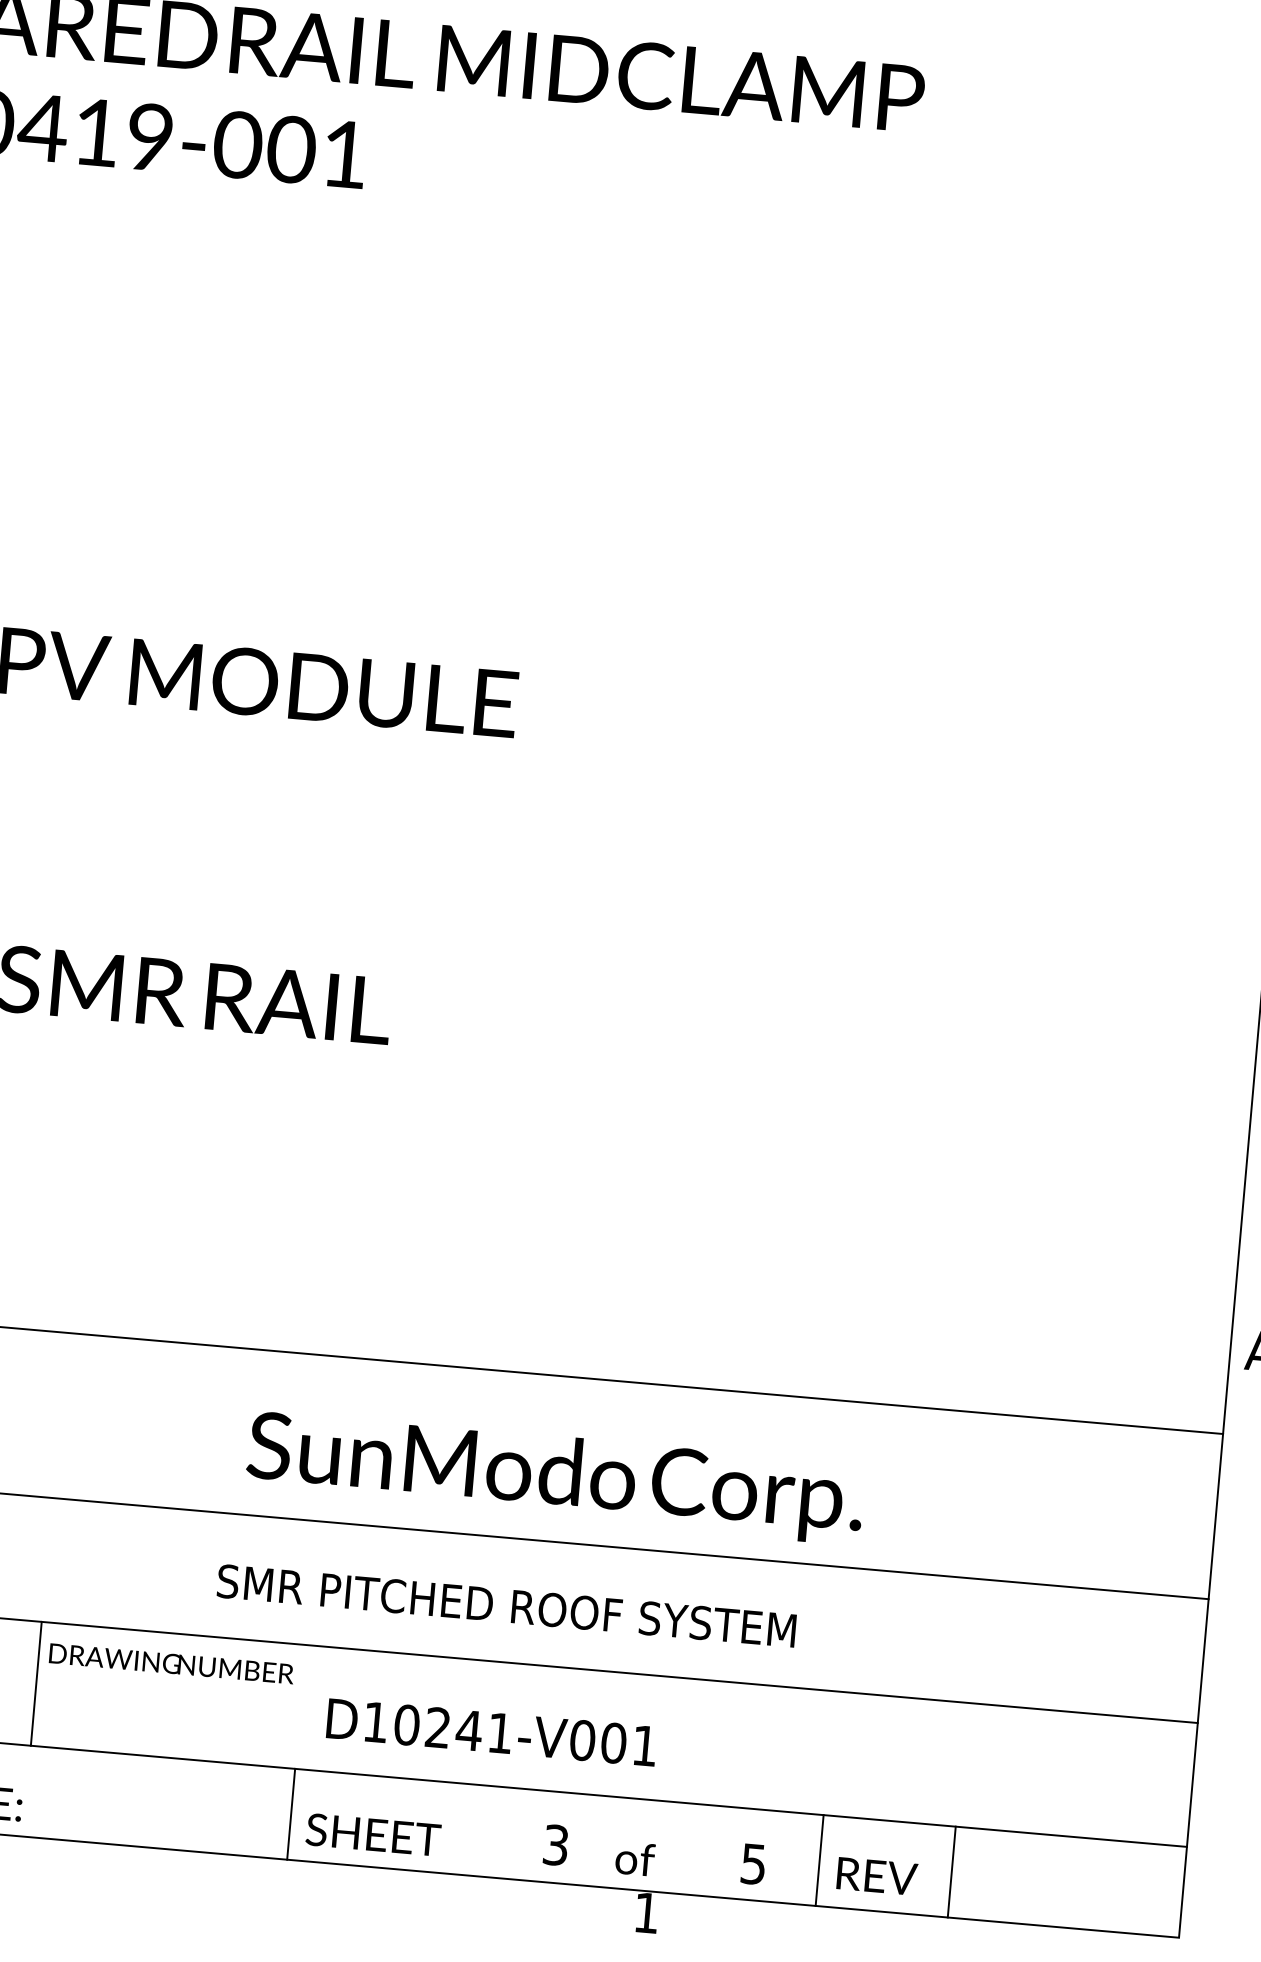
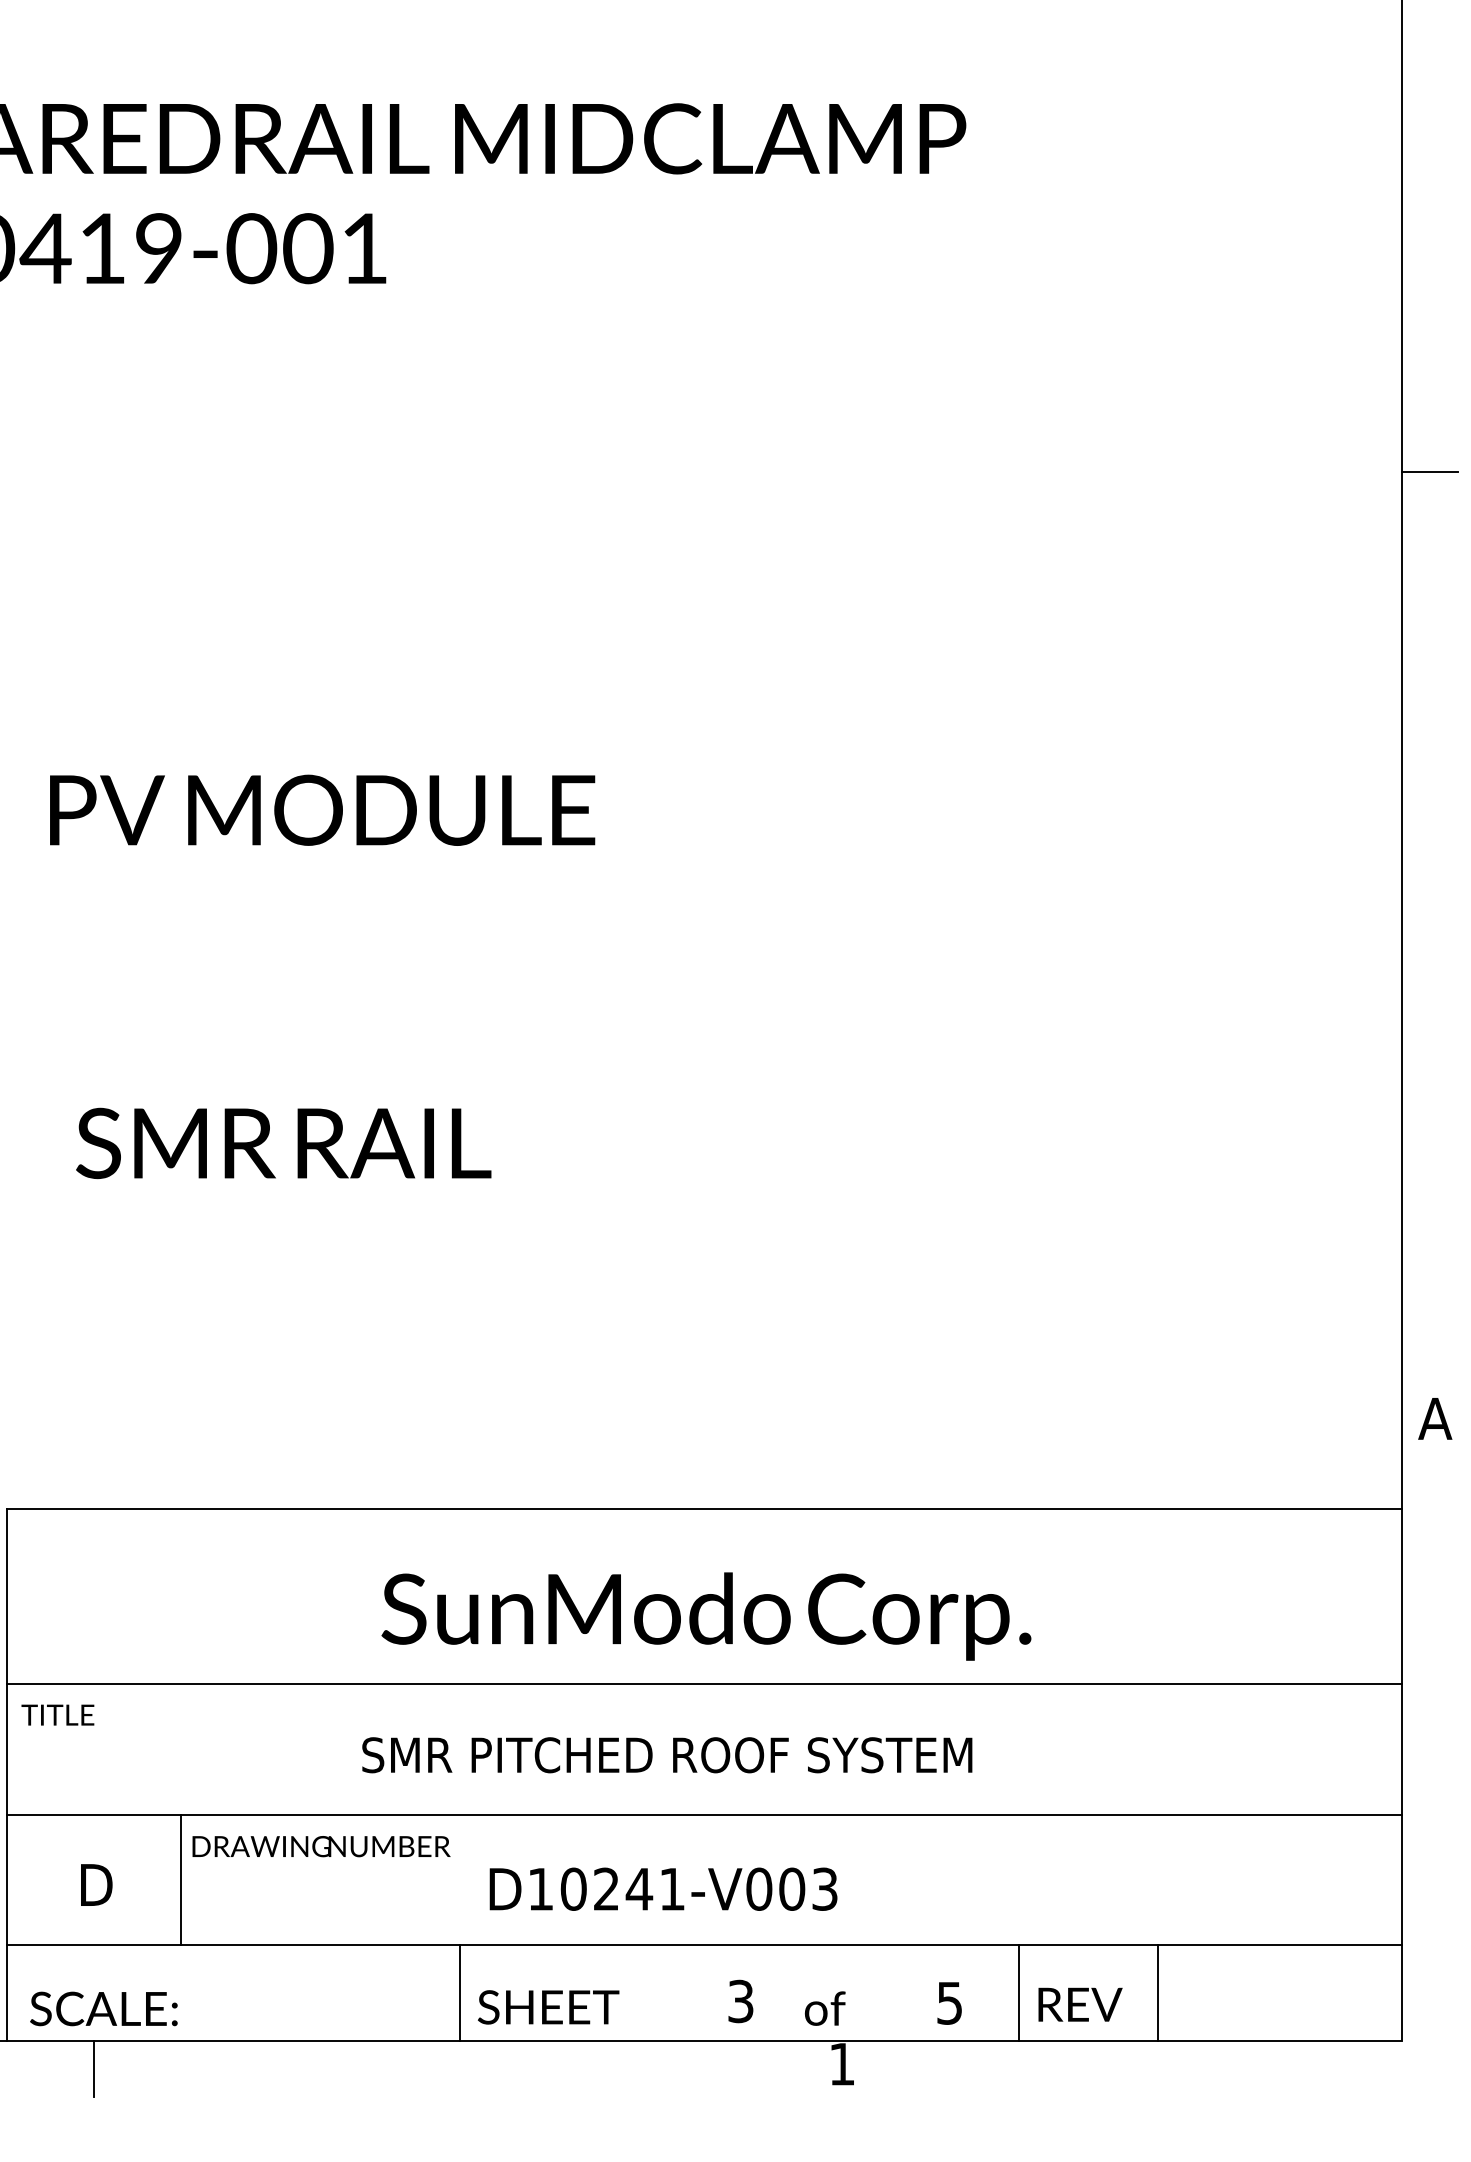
text: (644, 1745) -> (824, 1888), D10241-V001 -> D10241-V003

